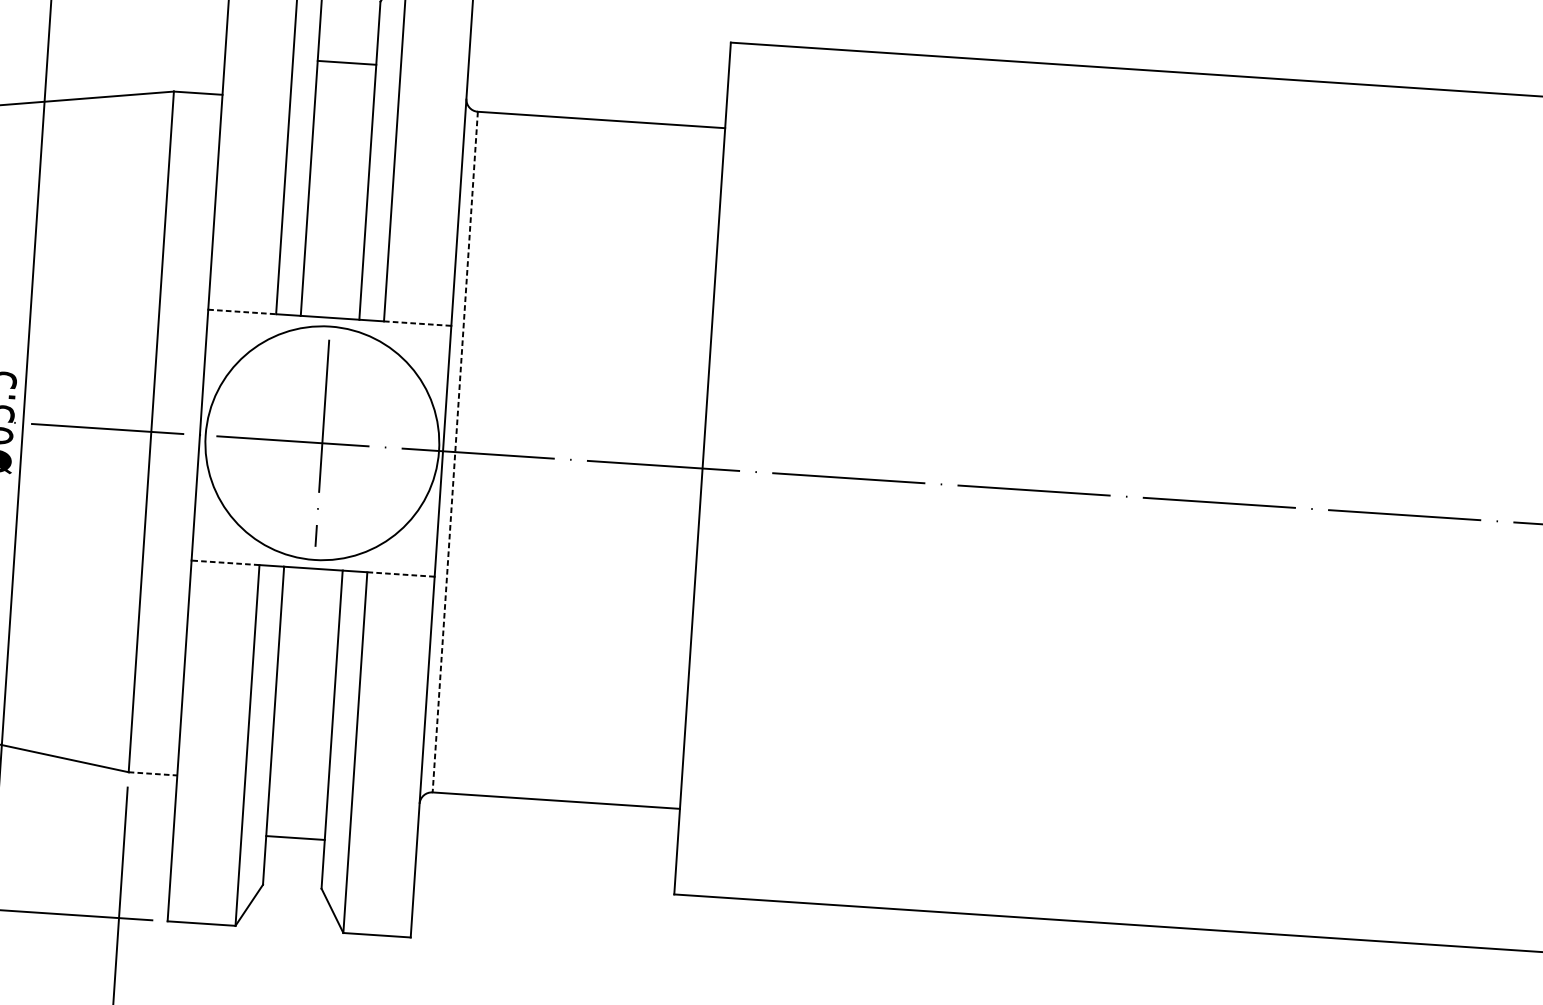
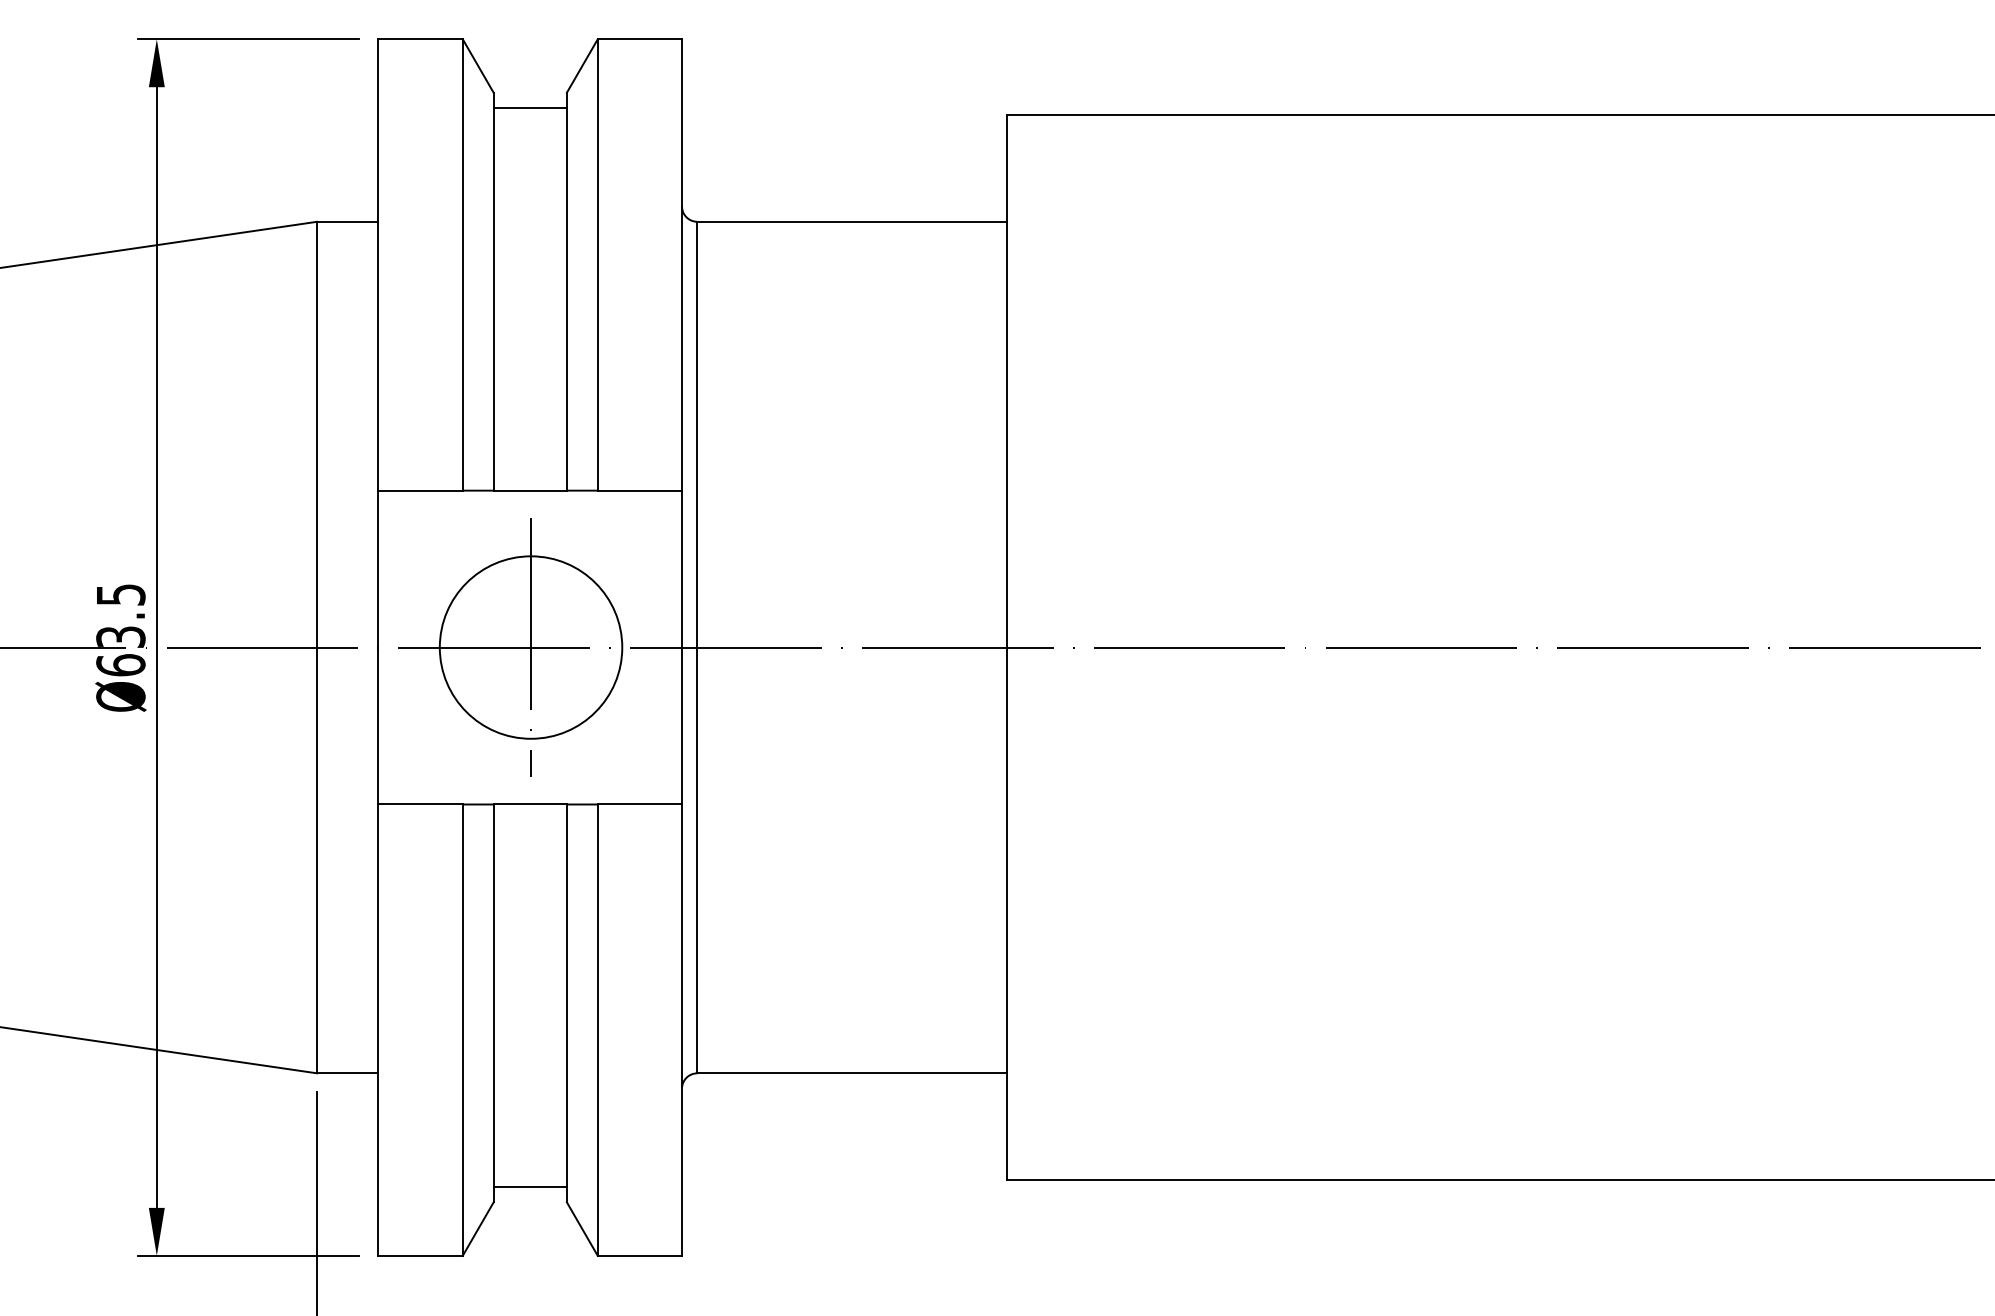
line: (346, 62) -> (529, 107), moved
line: (242, 311) -> (420, 490), dashed -> solid
line: (418, 323) -> (640, 490), dashed -> solid
circle: (321, 443) -> (530, 647), size x0.62
line: (455, 452) -> (697, 647), dashed -> solid
line: (224, 562) -> (419, 804), dashed -> solid
line: (400, 574) -> (639, 804), dashed -> solid
line: (153, 774) -> (347, 1073), dashed -> solid
line: (294, 838) -> (529, 1187), moved

